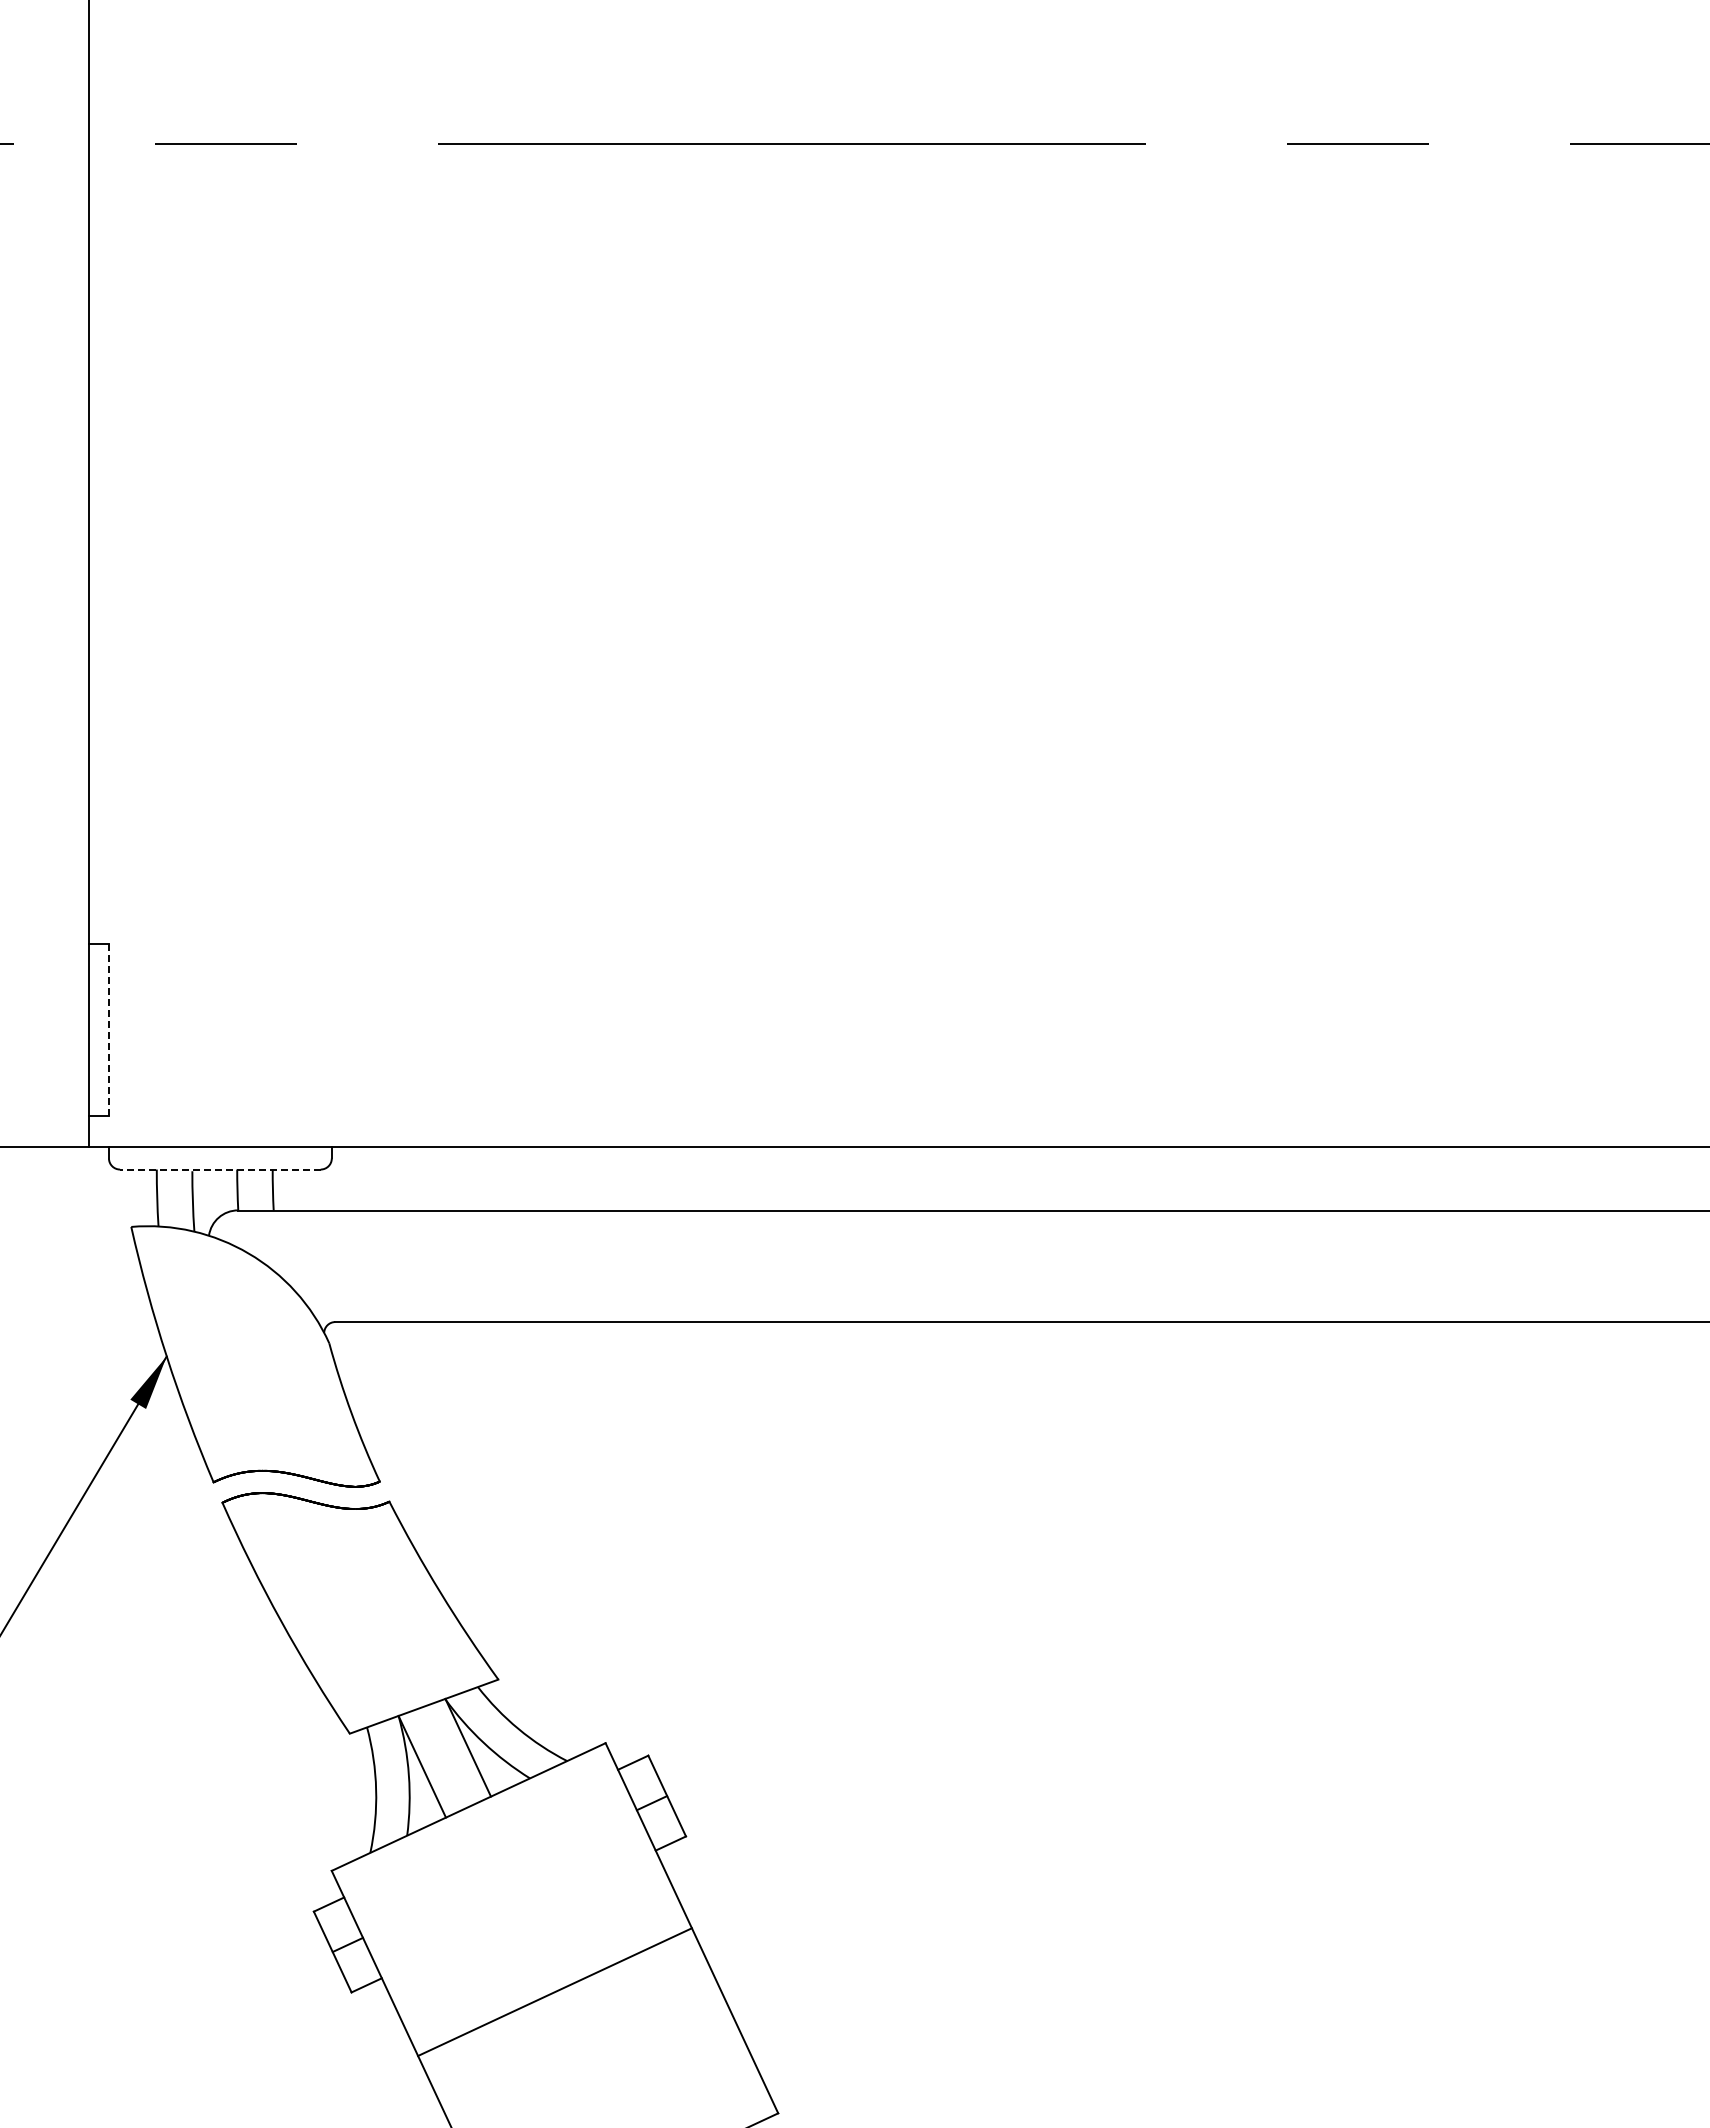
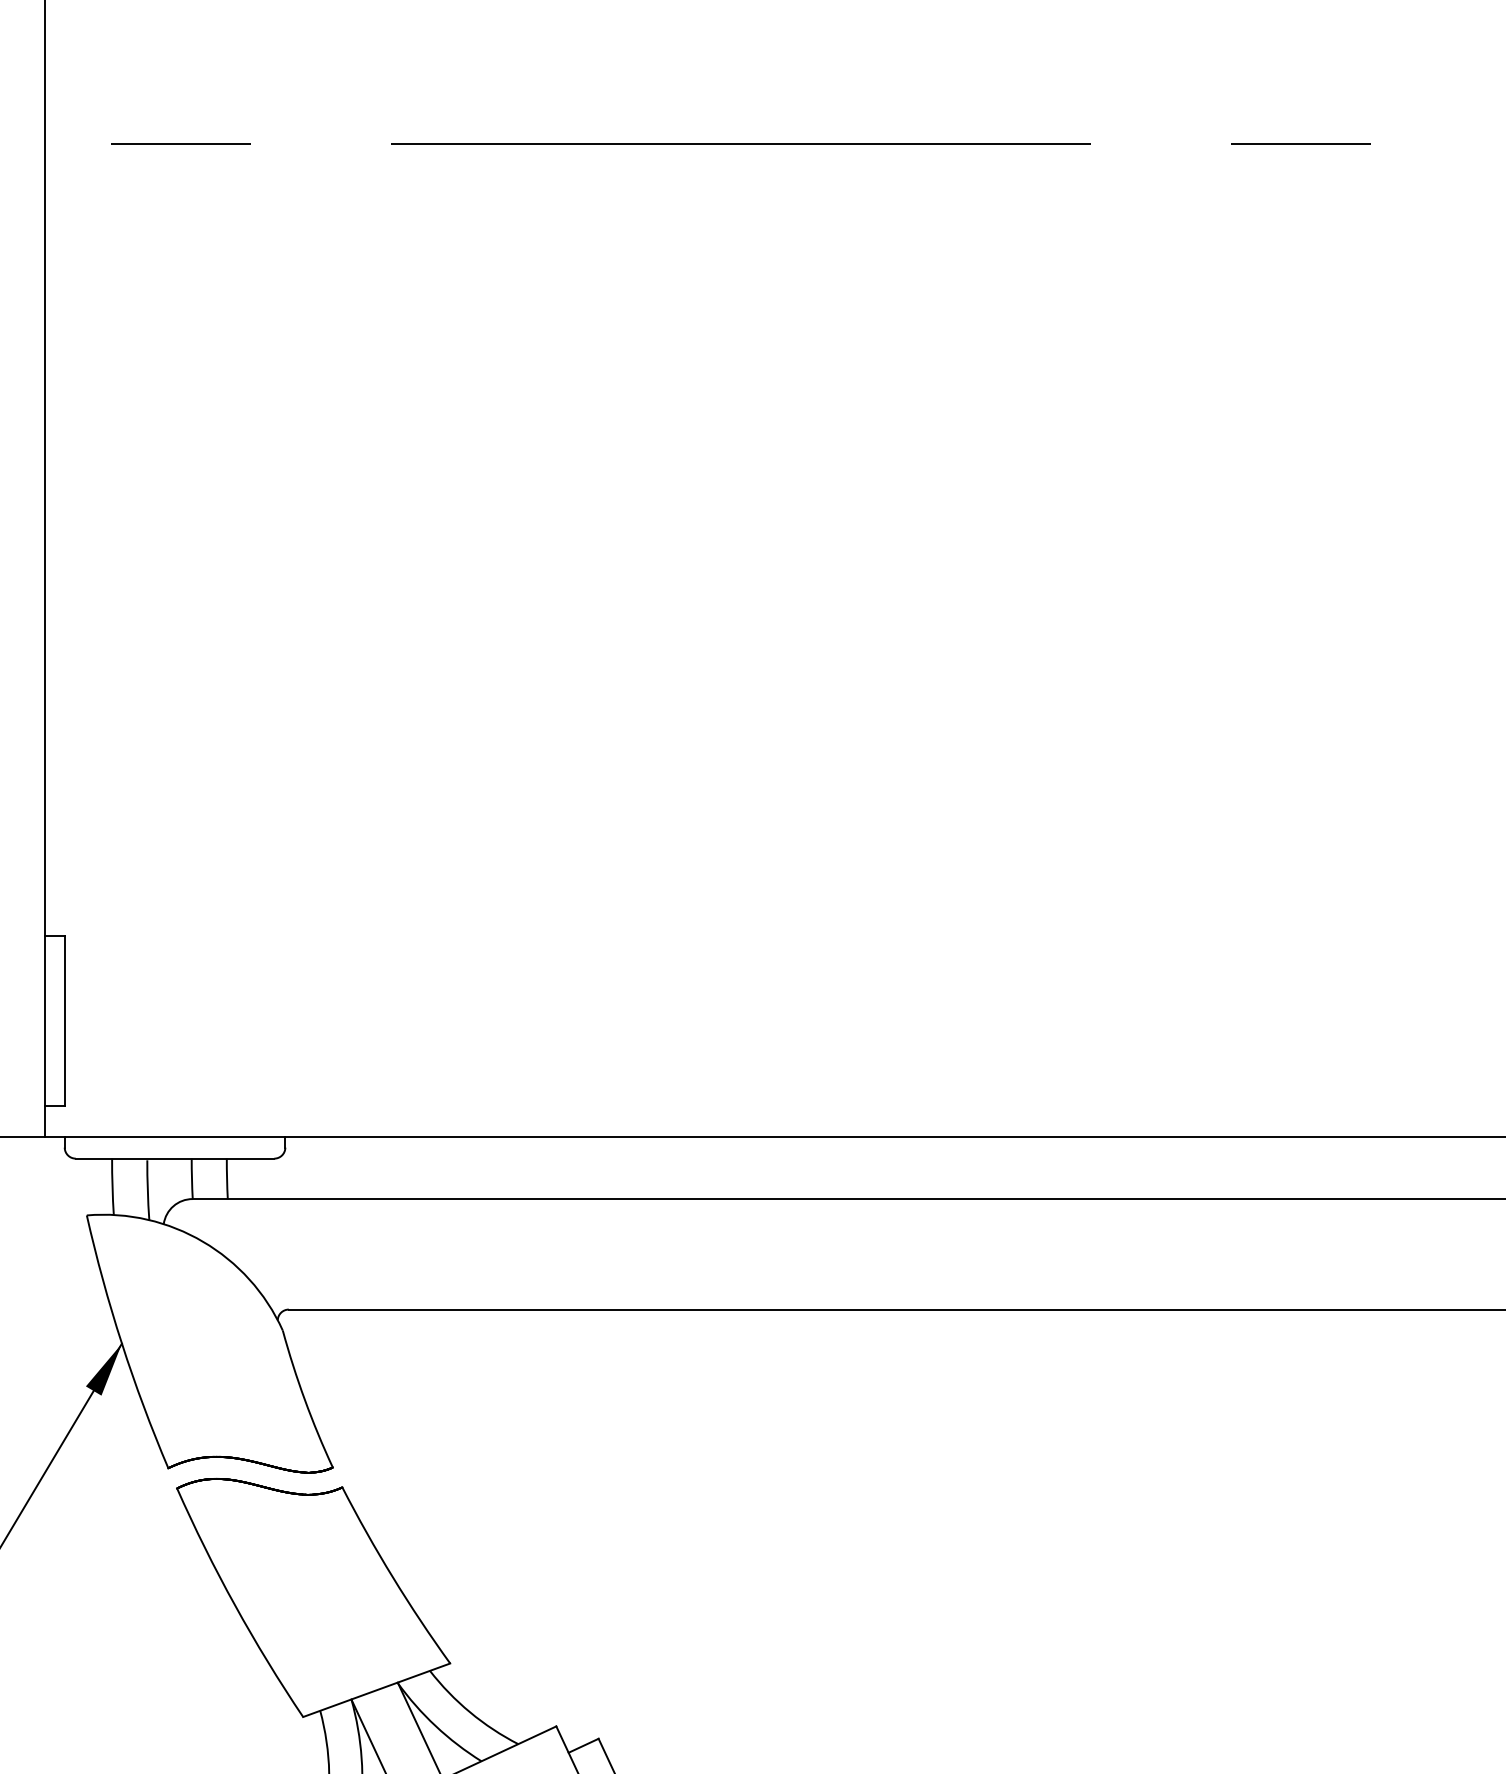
line: (108, 1030) -> (64, 1021), dashed -> solid
line: (219, 1169) -> (174, 1158), dashed -> solid

